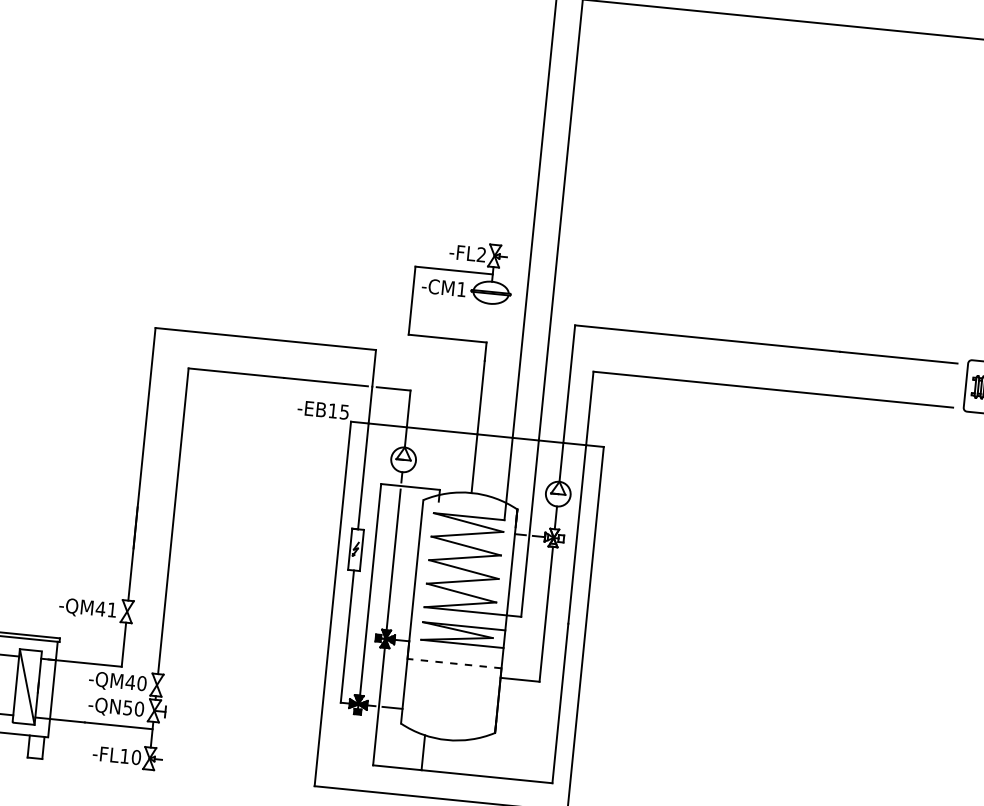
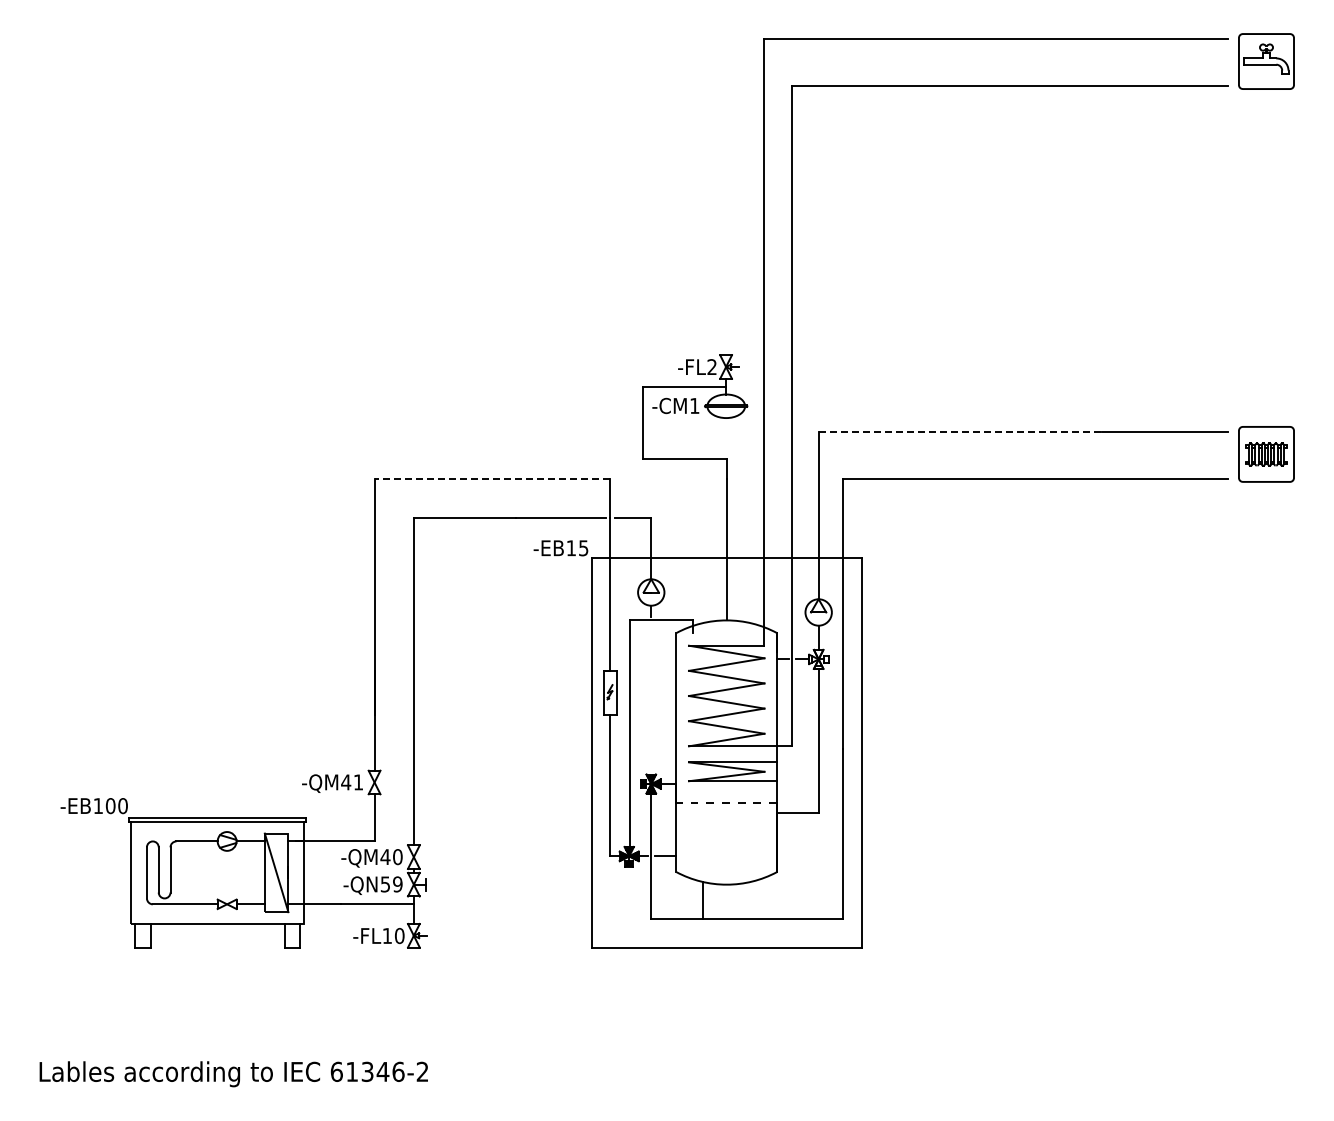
line: (707, 338) -> (960, 431), solid -> dashed
line: (265, 339) -> (492, 479), solid -> dashed
line: (393, 559) -> (651, 699), removed
text: (139, 709) -> (397, 884), -QN50 -> -QN59

